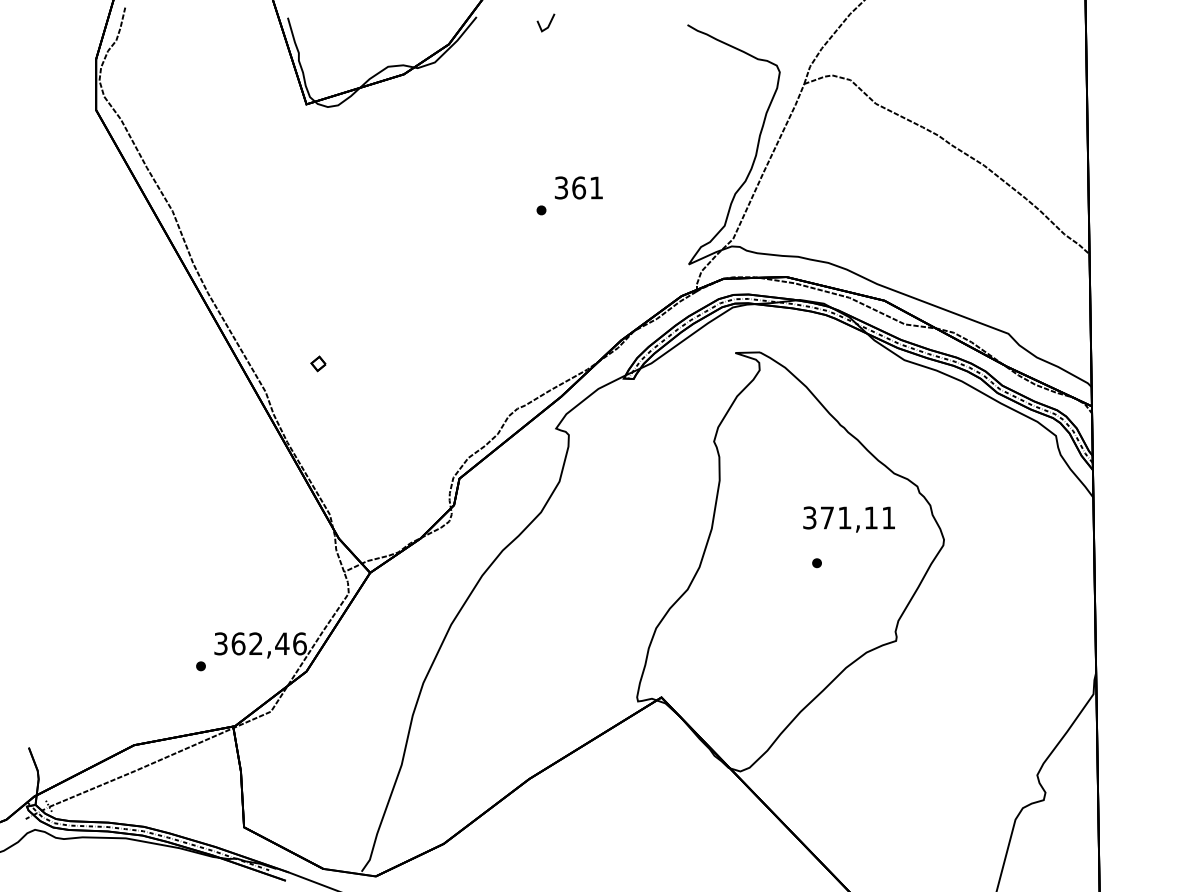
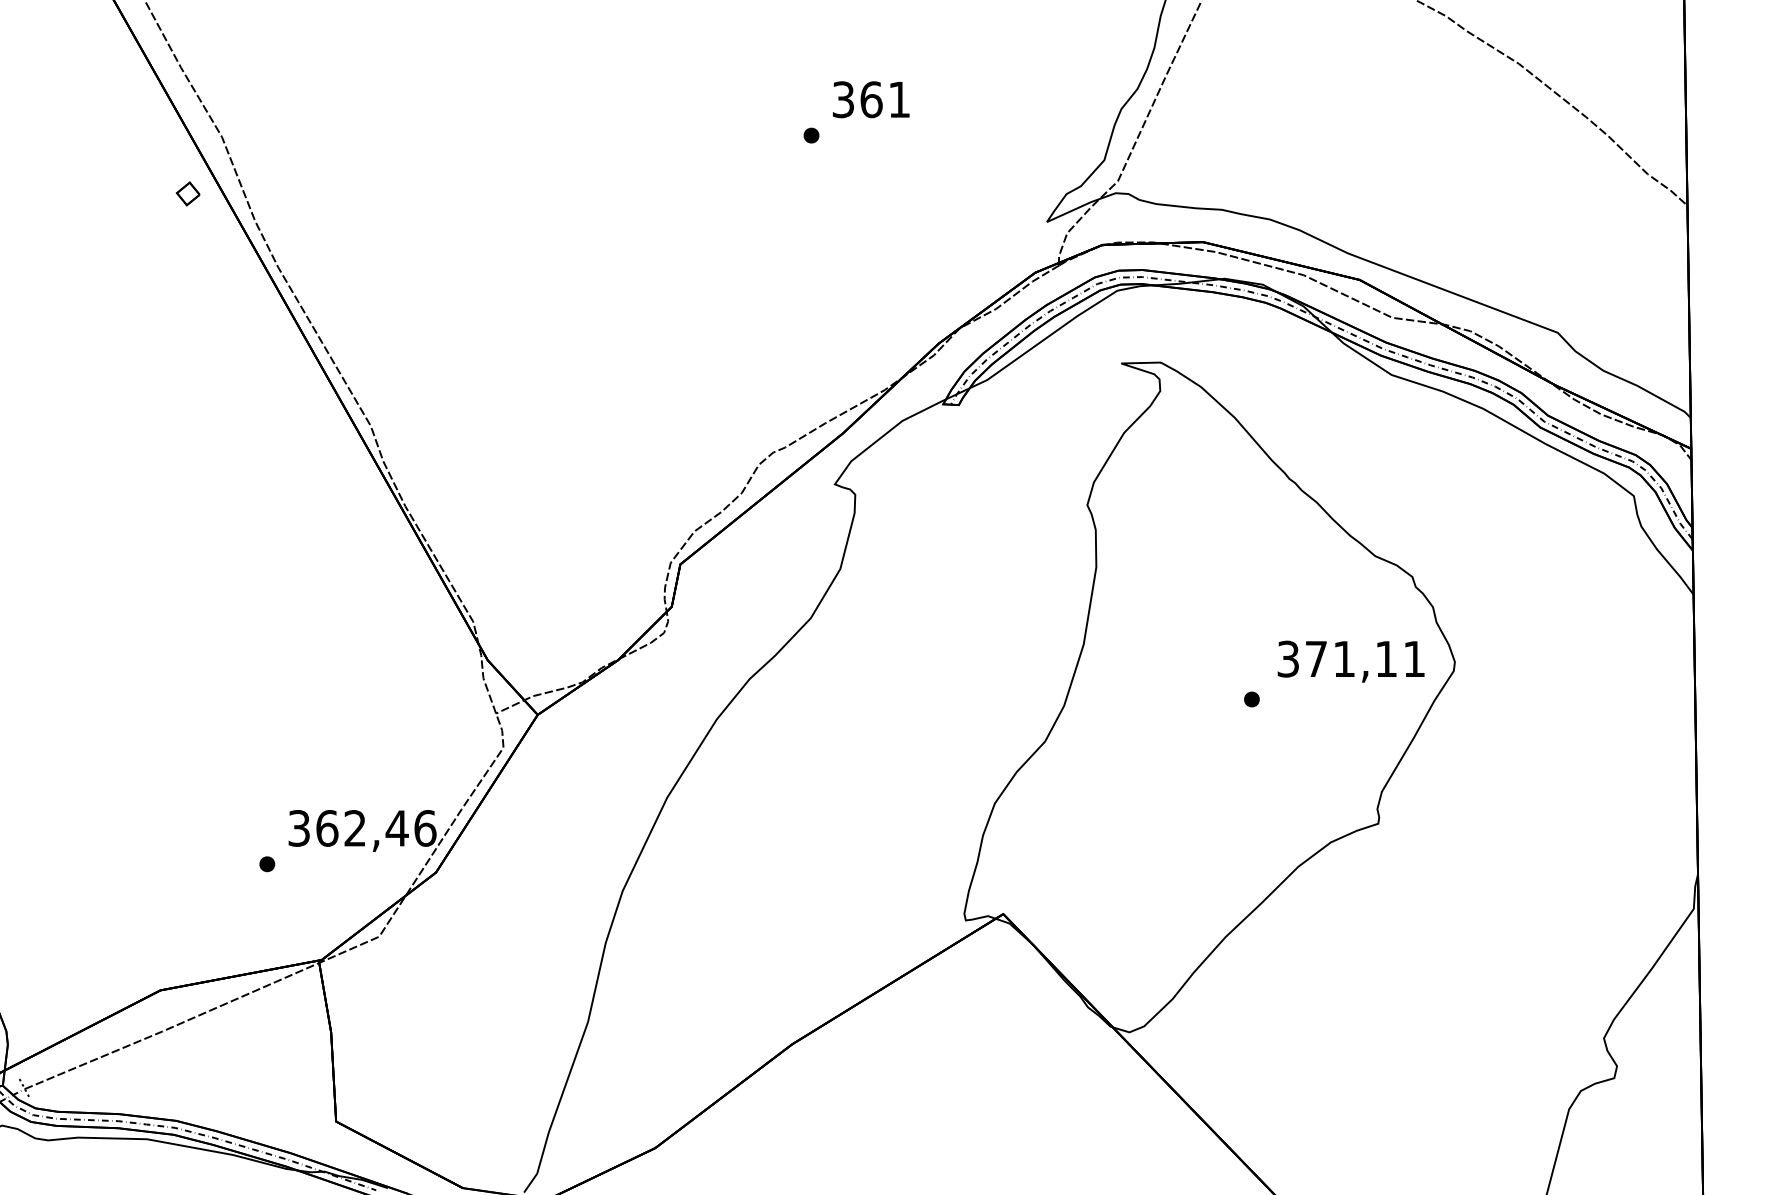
part: (318, 363) -> (188, 193), moved
text: (848, 519) -> (1350, 661), moved

